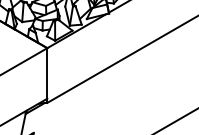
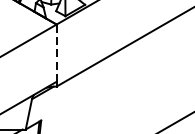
line: (47, 73) -> (56, 53), solid -> dashed

